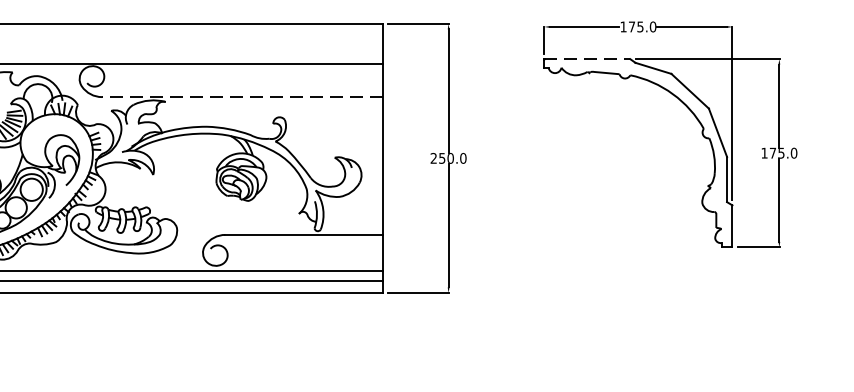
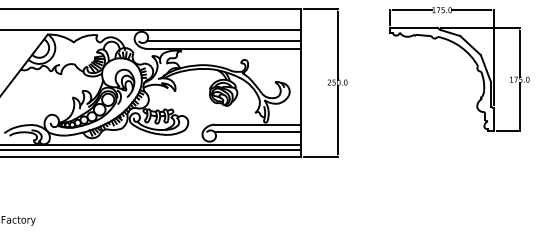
line: (586, 58) -> (413, 27), dashed -> solid
line: (241, 83) -> (223, 41), added
line: (241, 96) -> (223, 48), dashed -> solid
line: (303, 249) -> (257, 132), added

